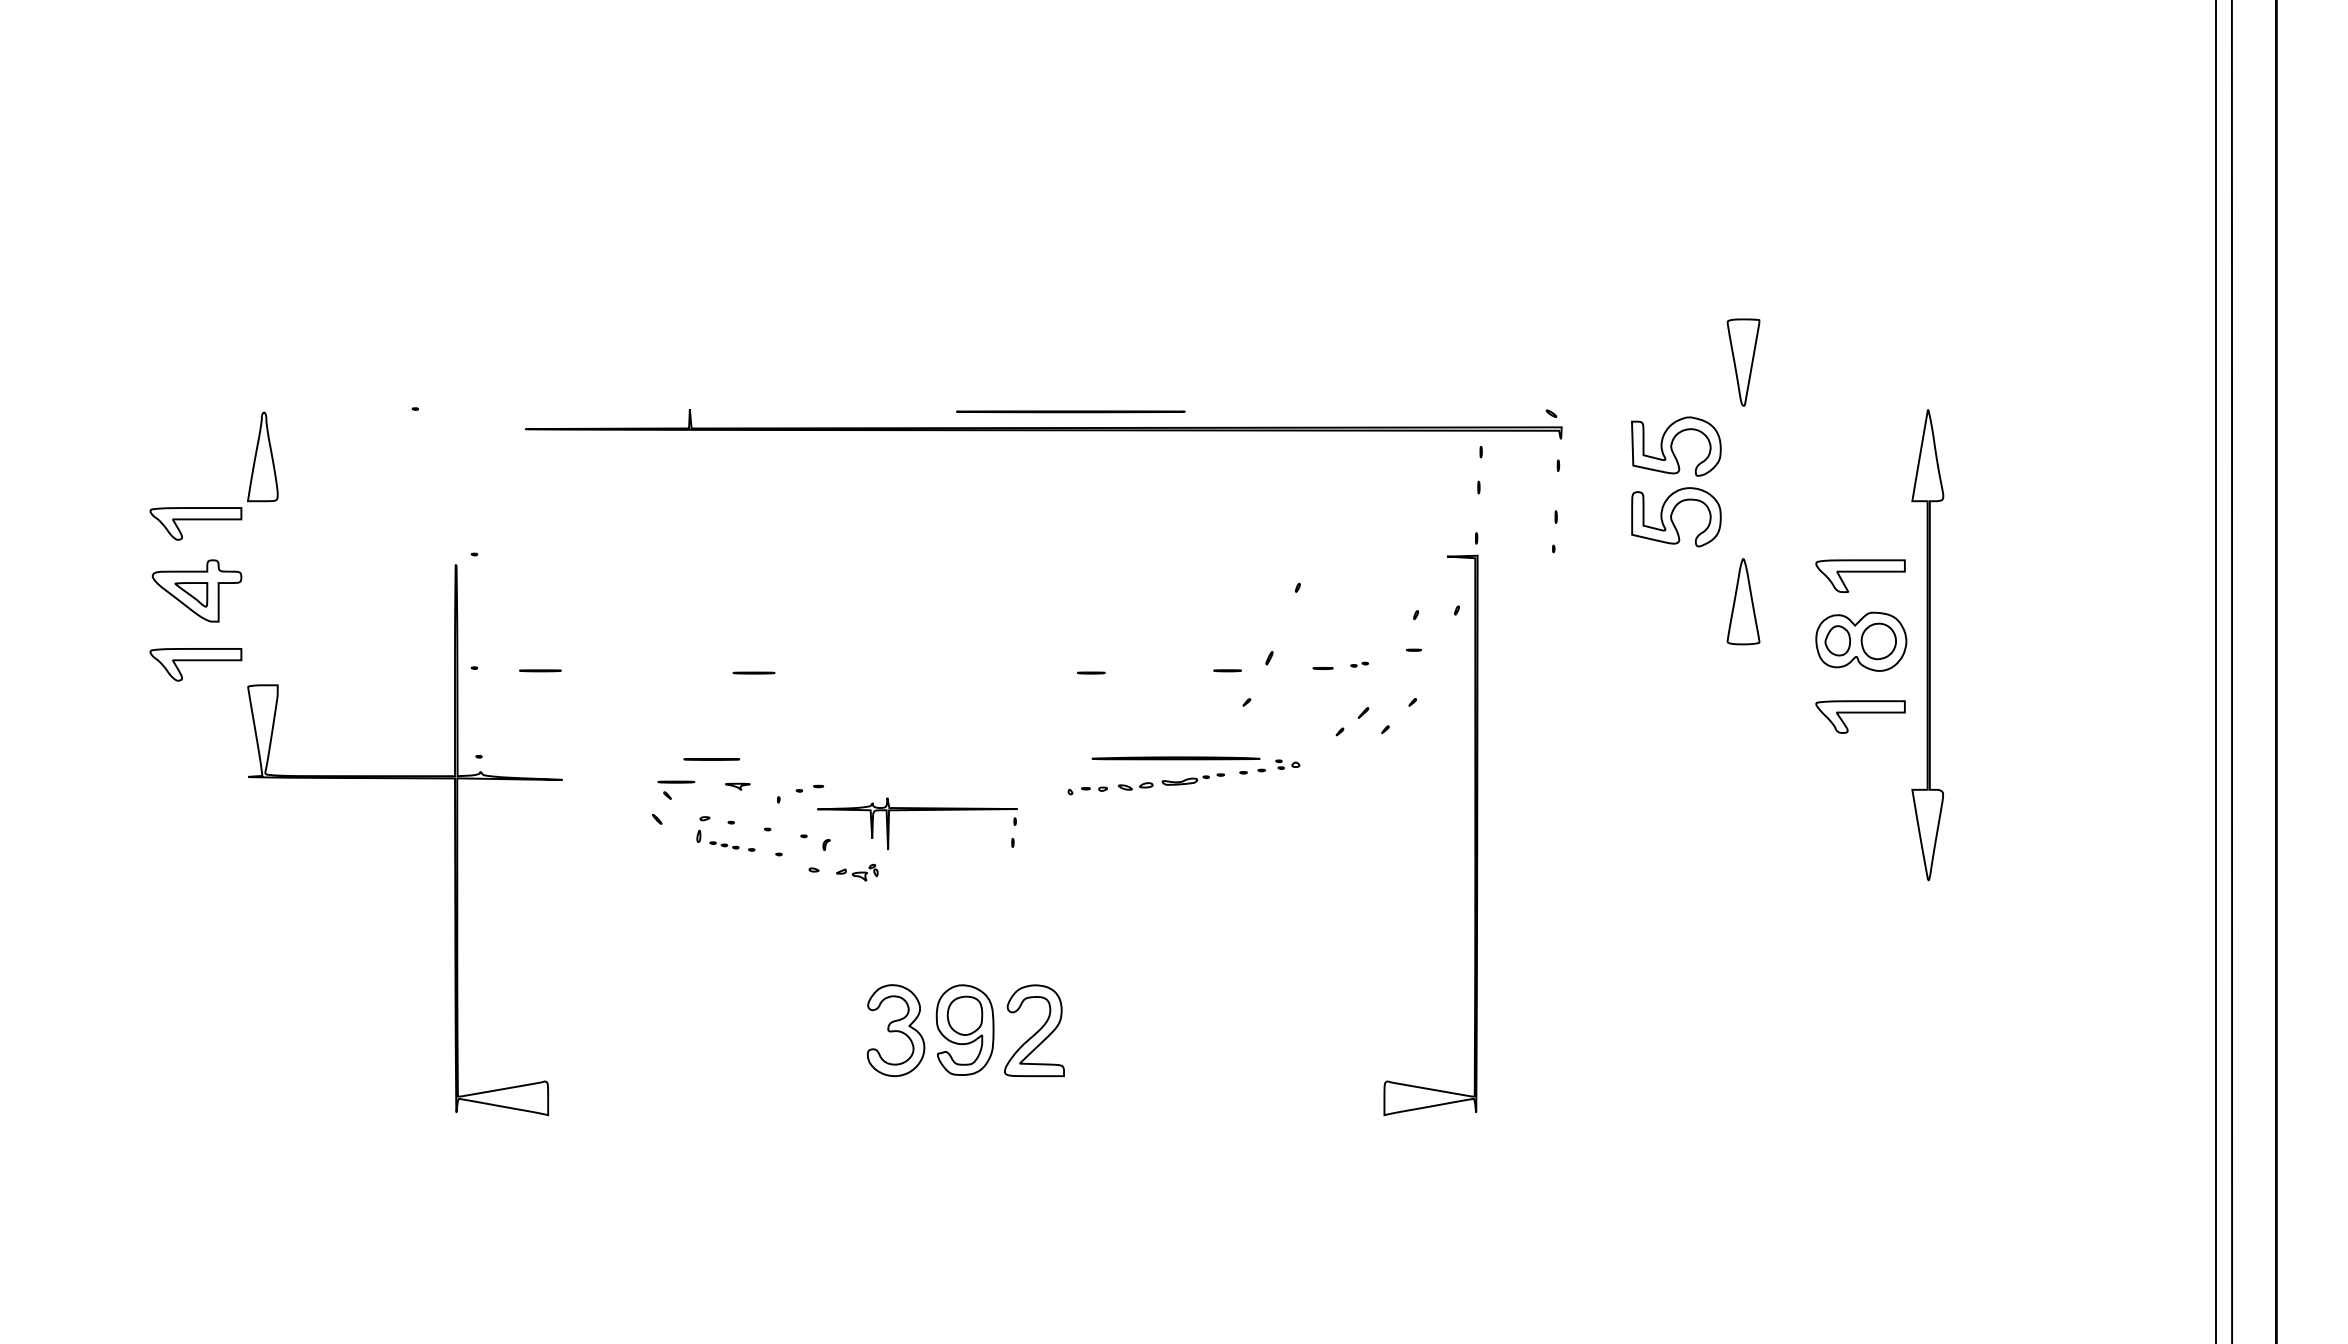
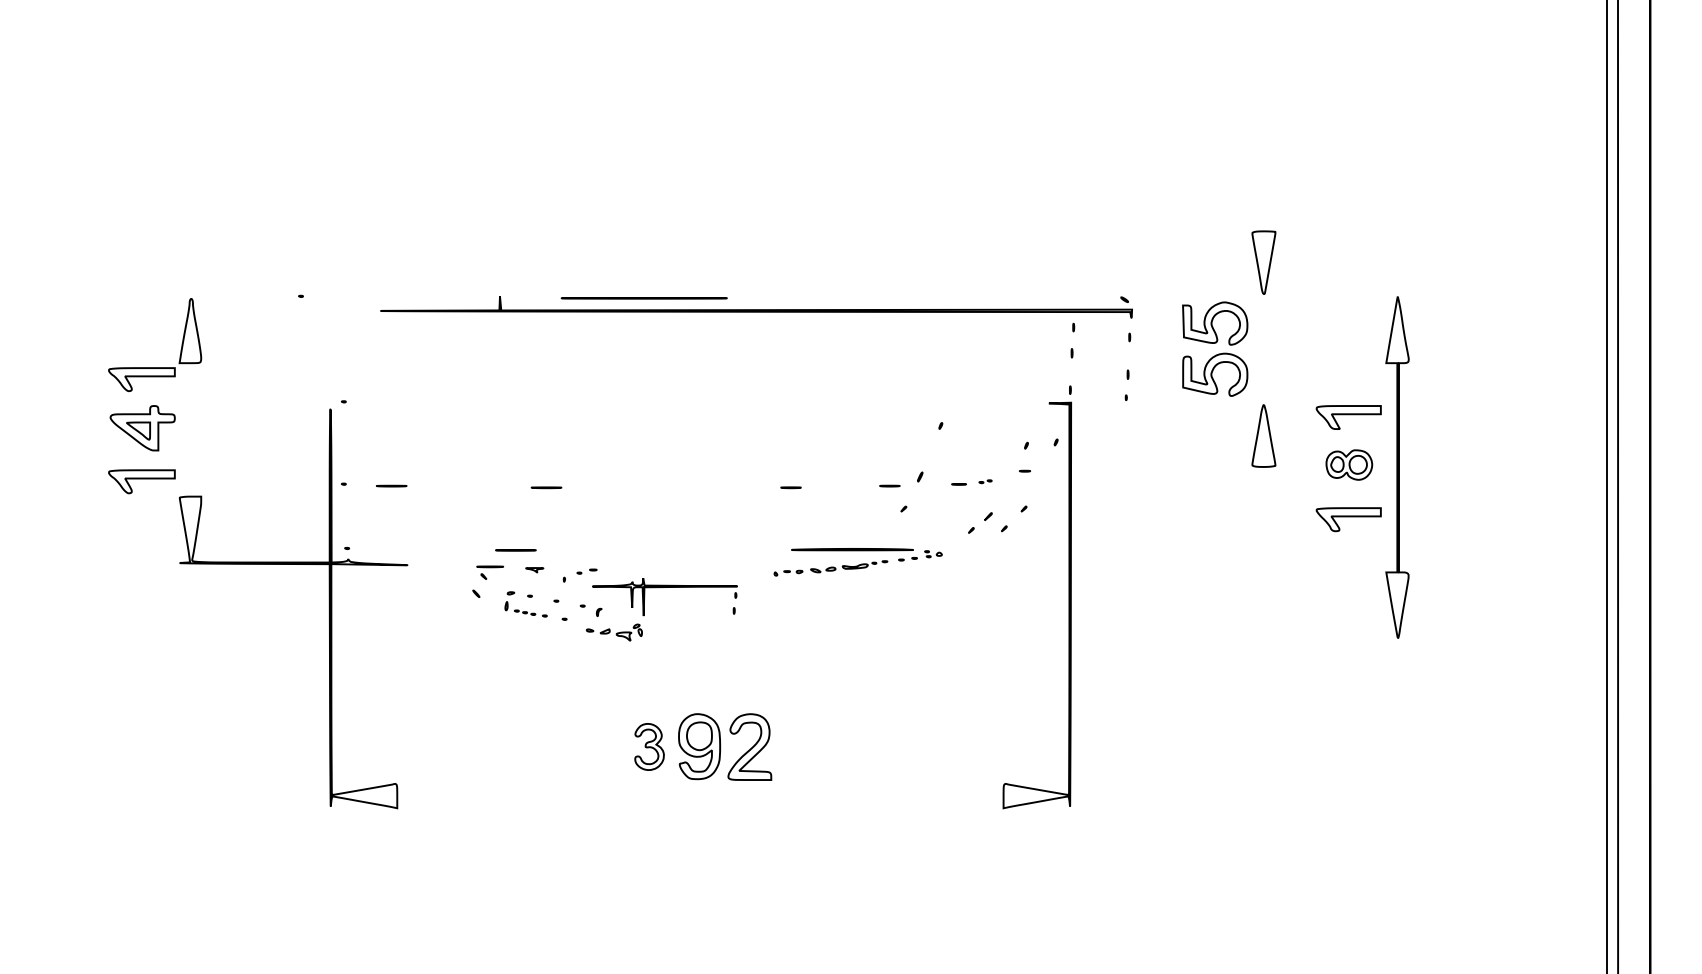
line: (1070, 411) -> (644, 298), moved
part: (1861, 641) -> (1349, 464), size x0.7
part: (857, 872) -> (621, 632), size x1.4
part: (896, 1030) -> (649, 746), size x0.7

